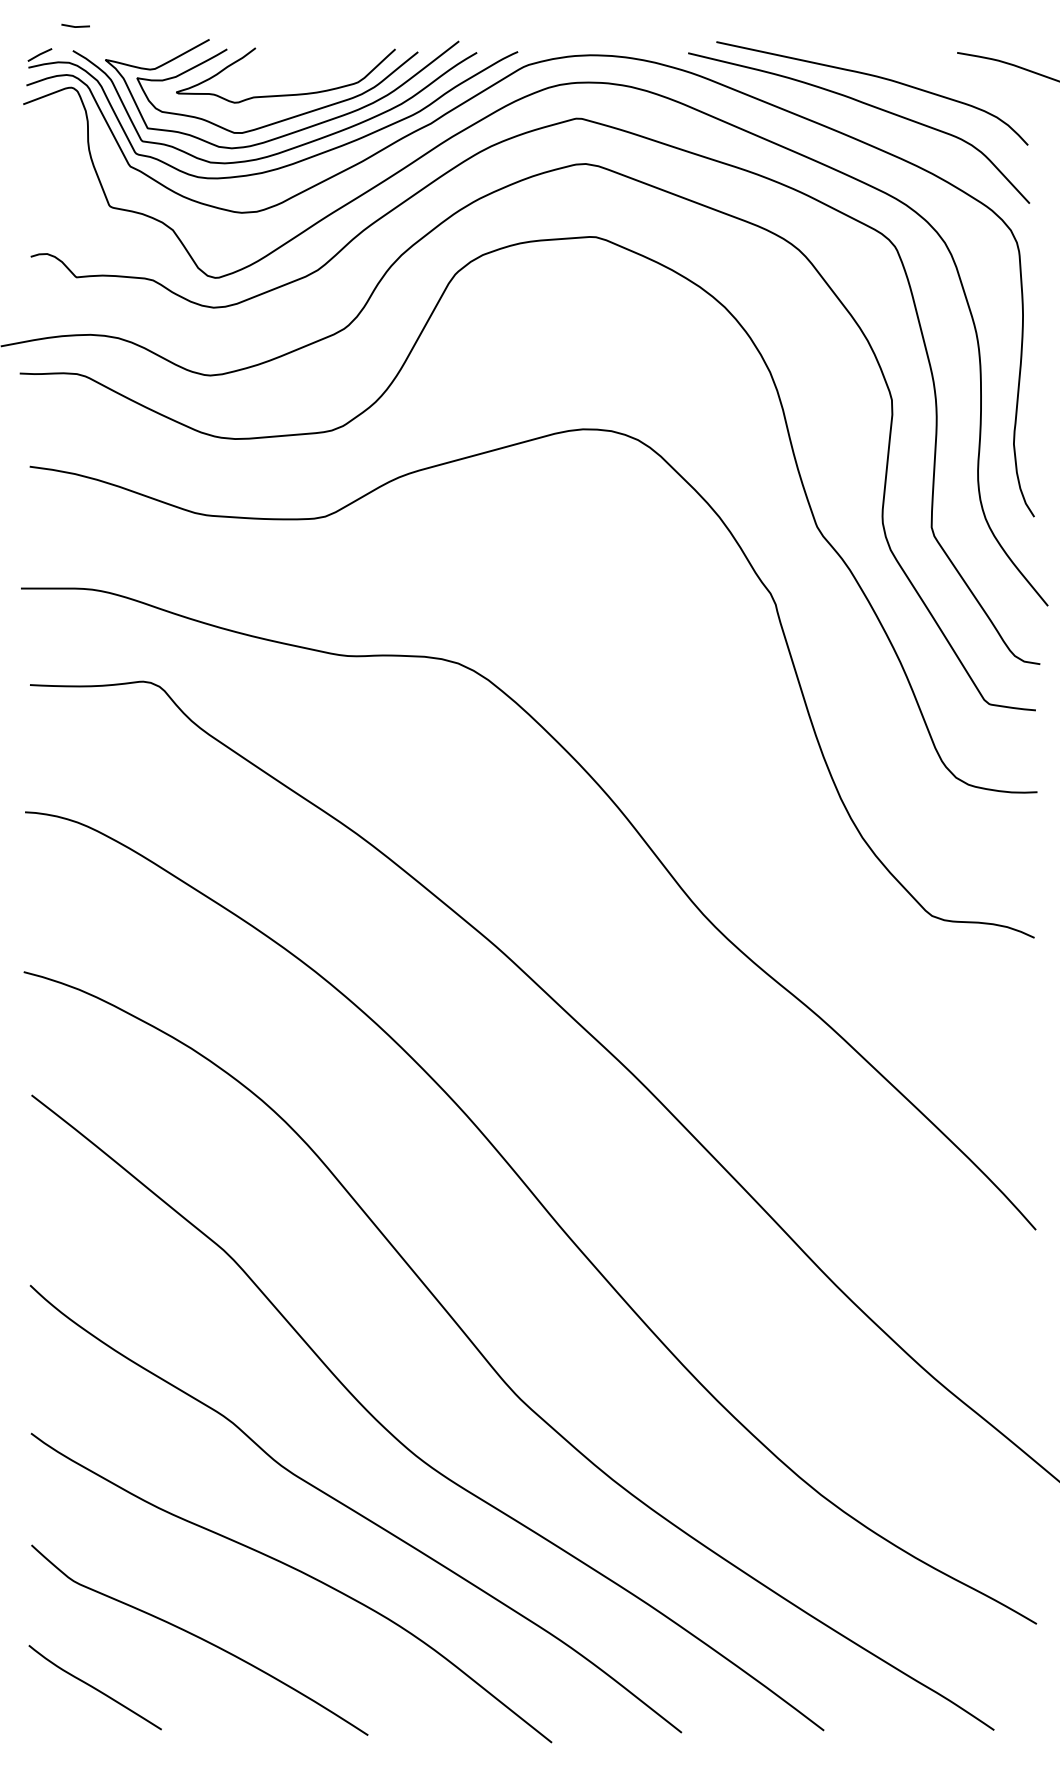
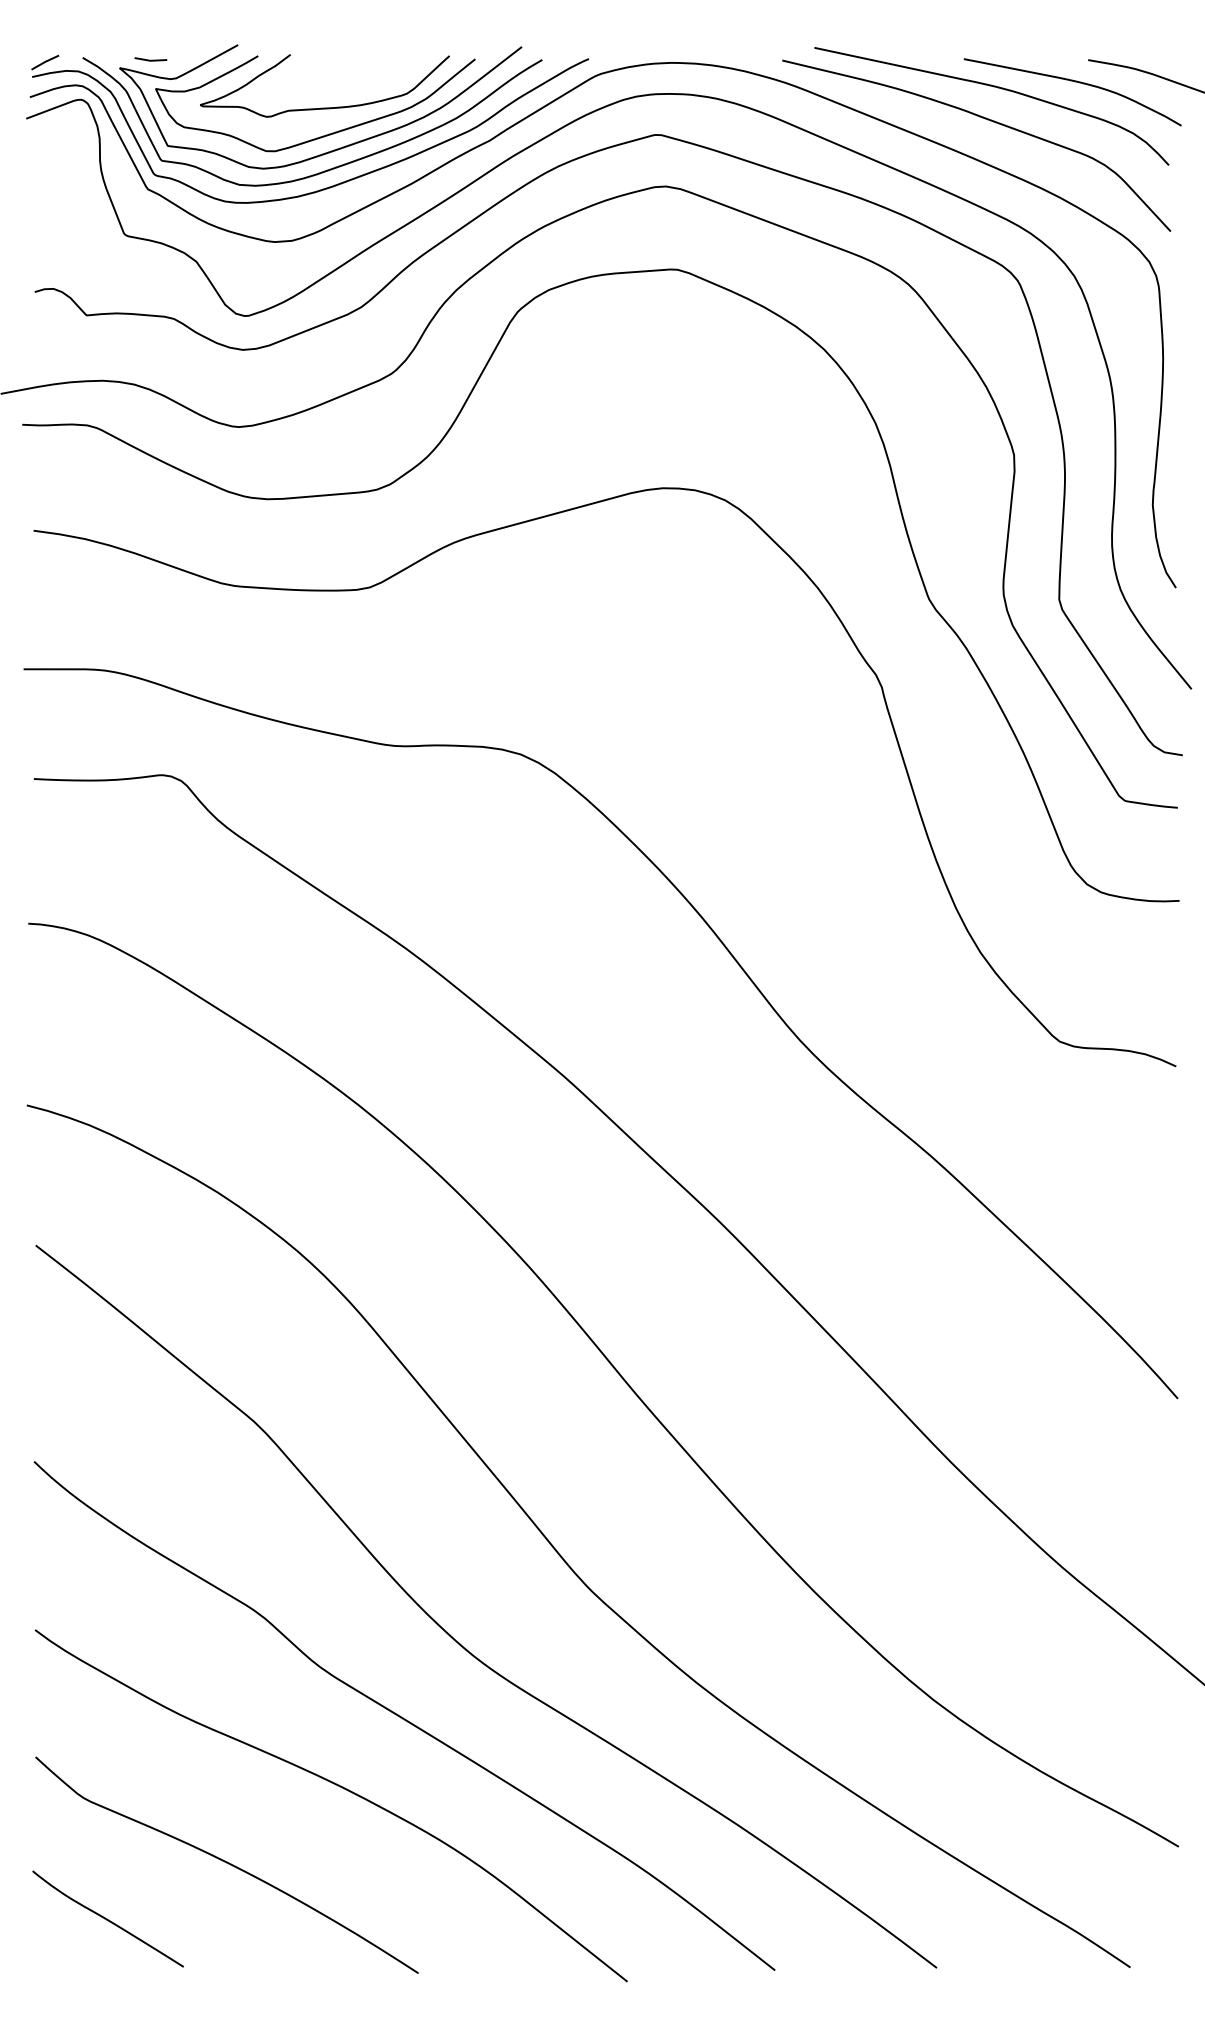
line: (75, 25) -> (150, 59), moved
curve: (945, 72) -> (1074, 82), added

